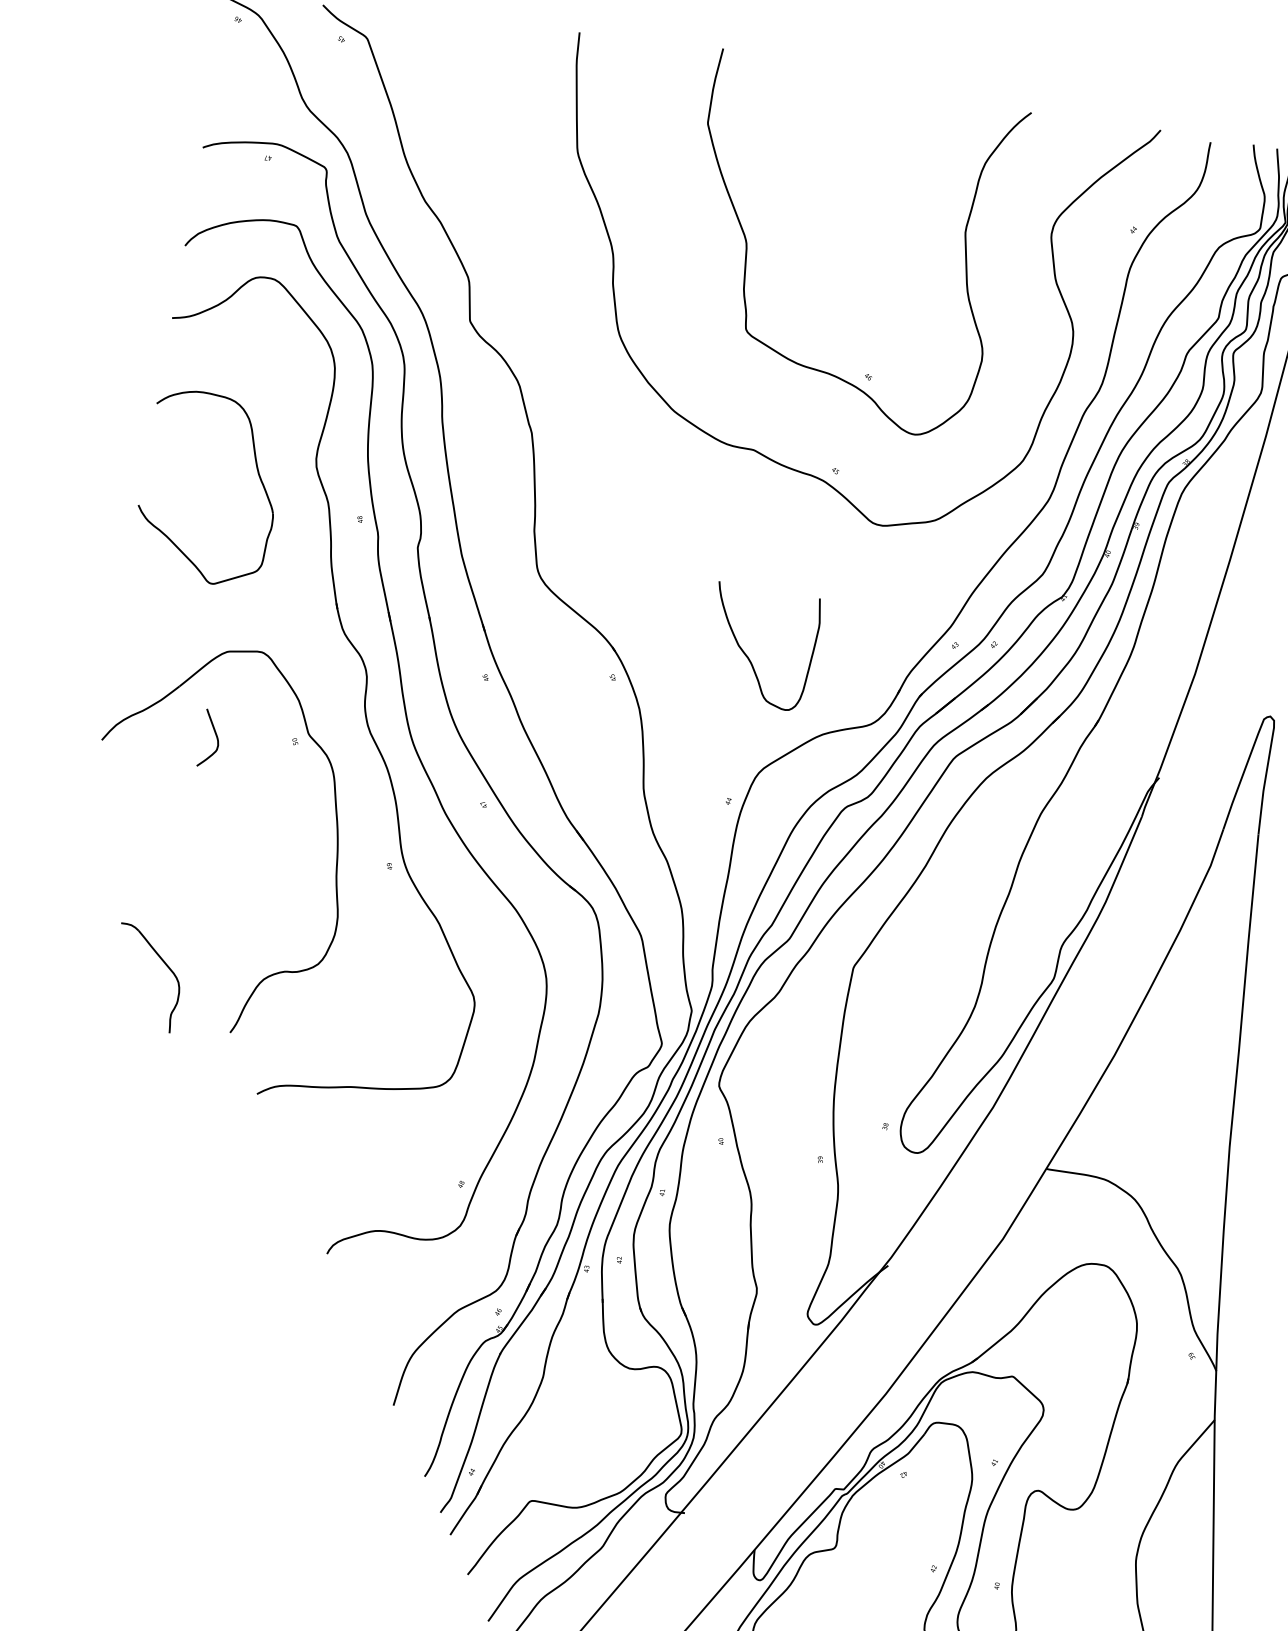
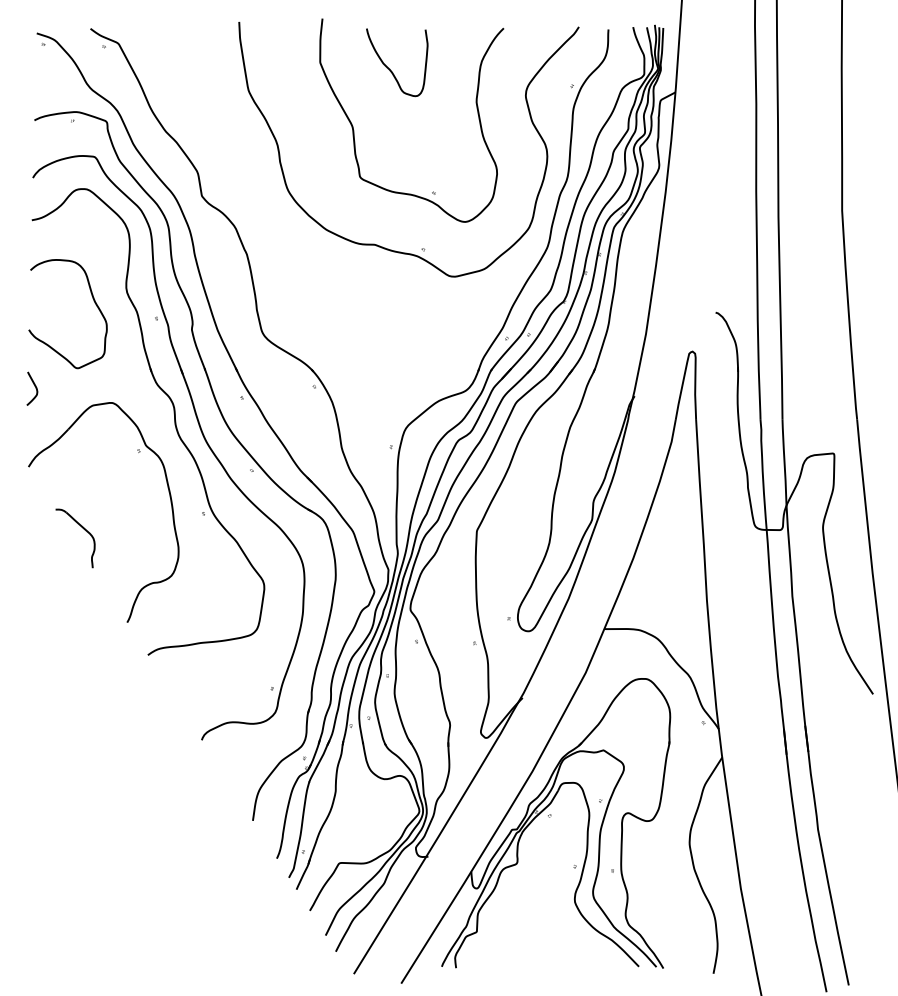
curve: (749, 657) -> (390, 69), moved
curve: (214, 735) -> (34, 386), moved
part: (163, 964) -> (83, 529), moved

